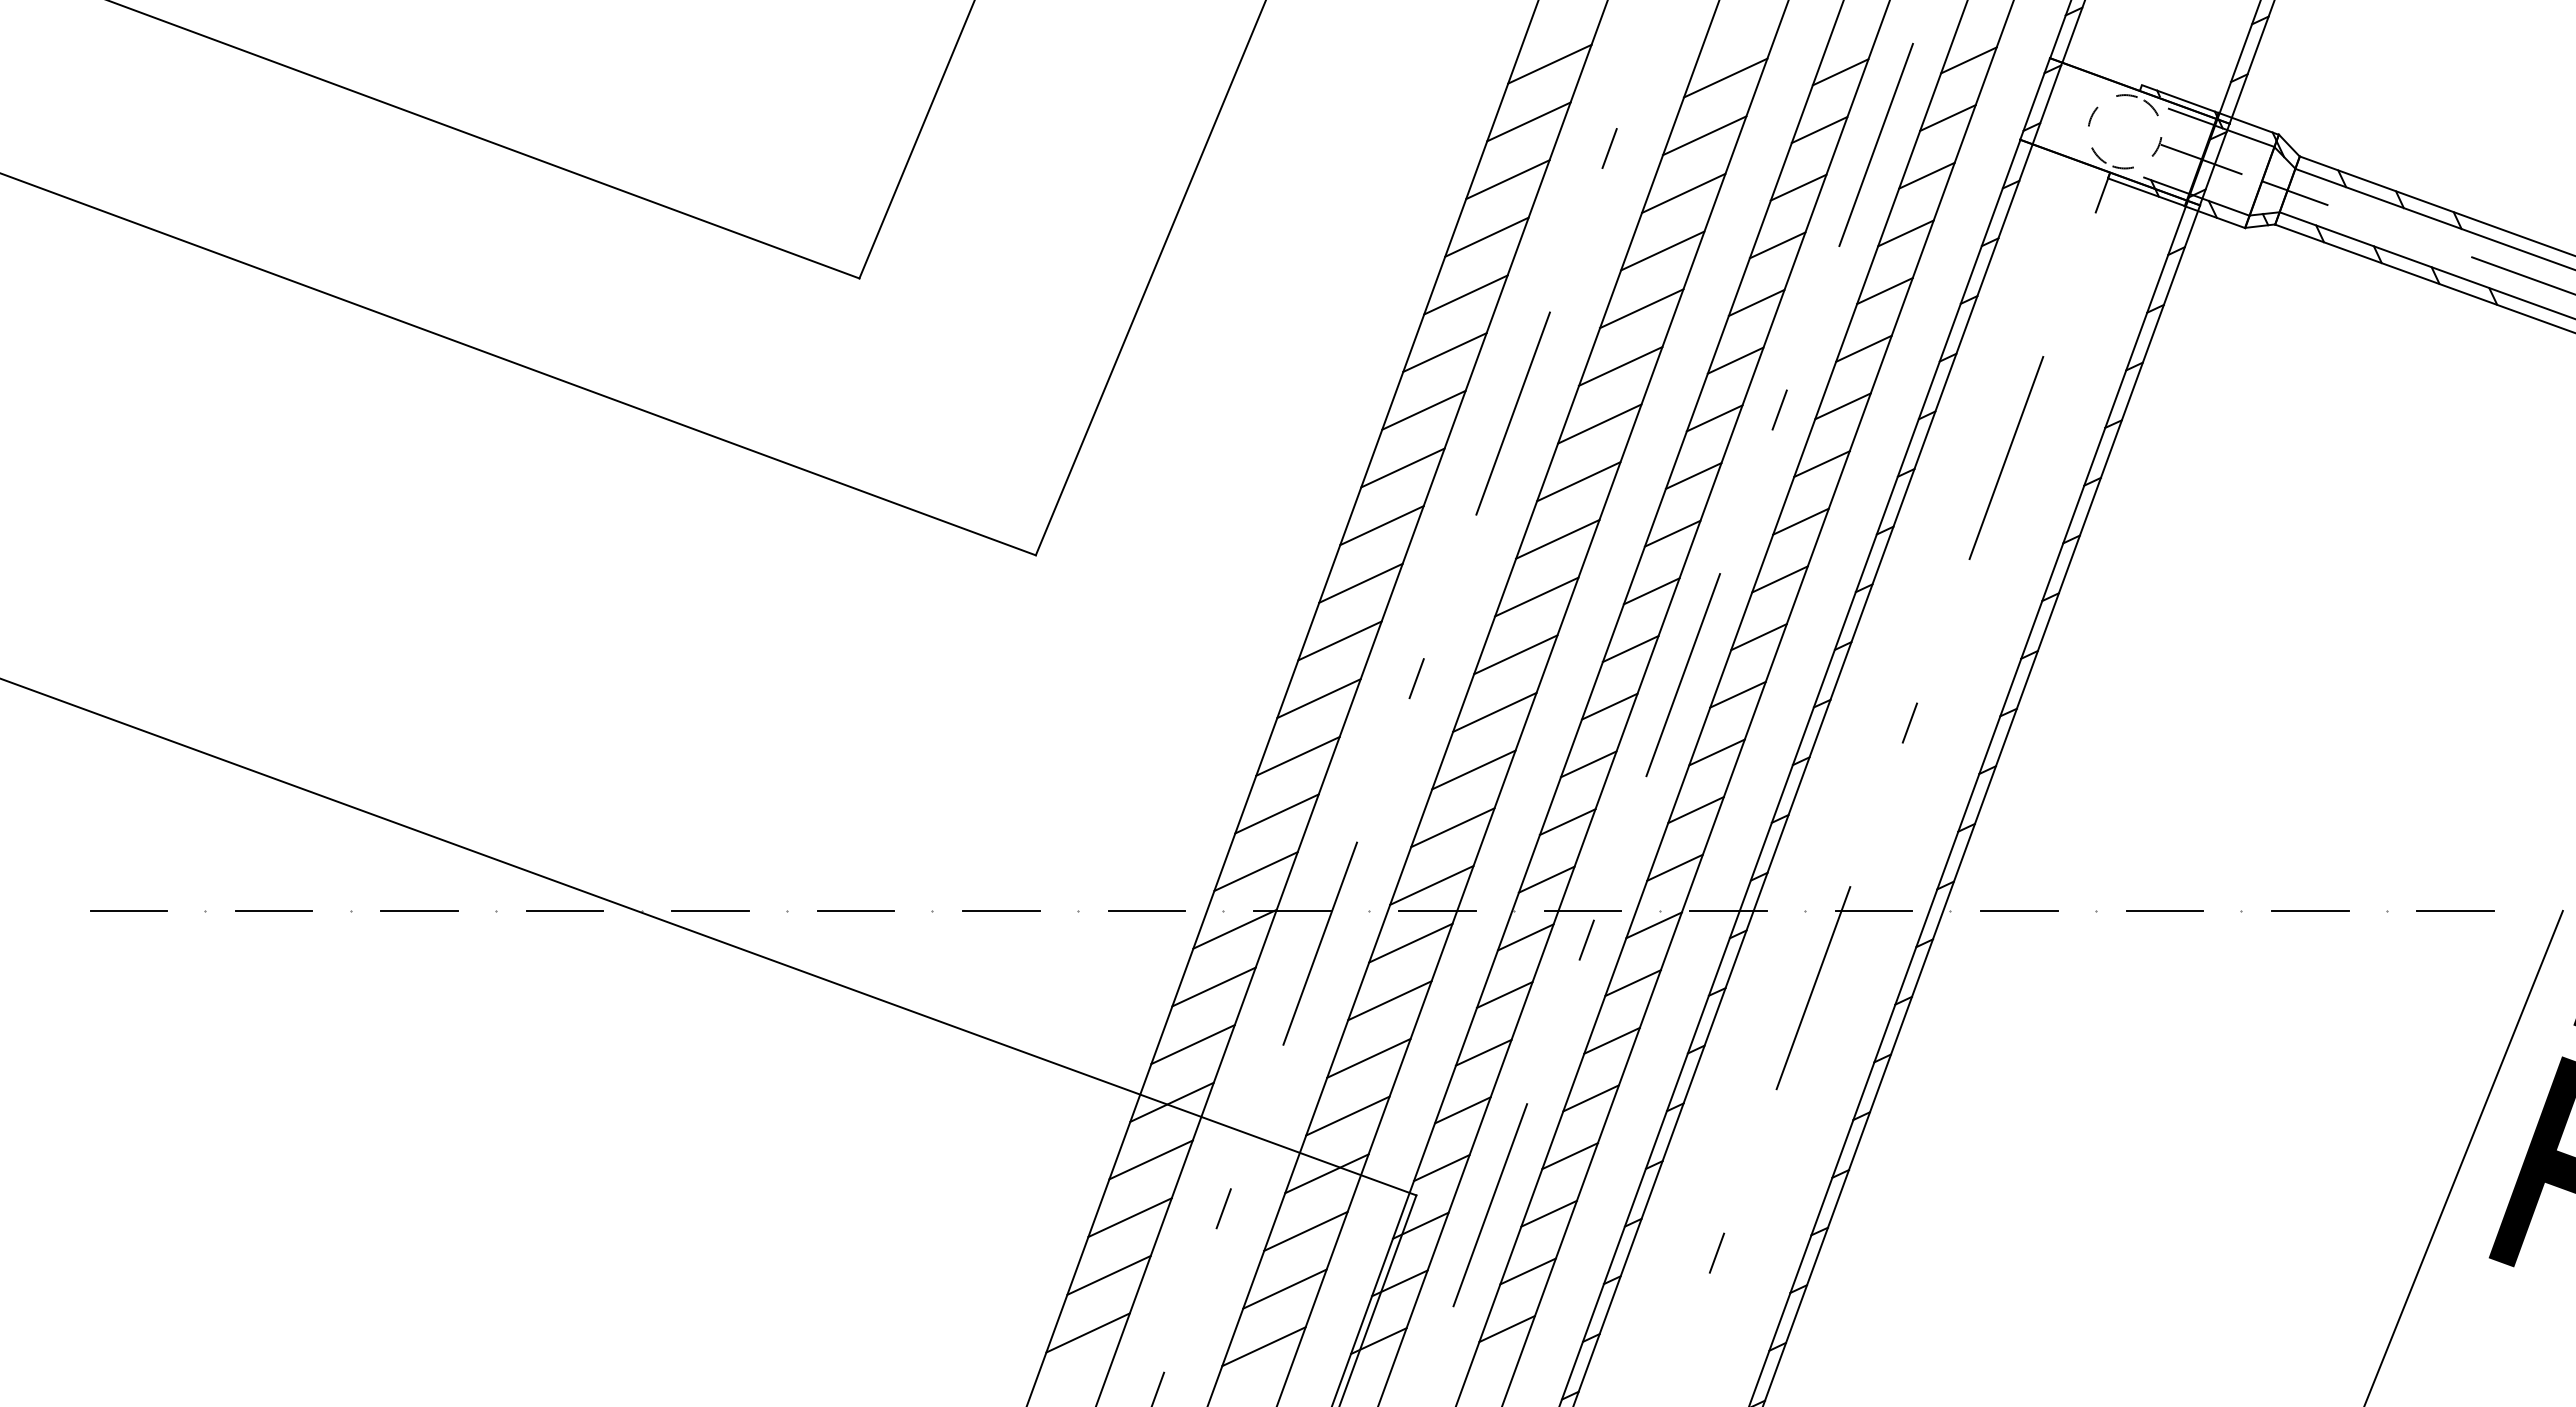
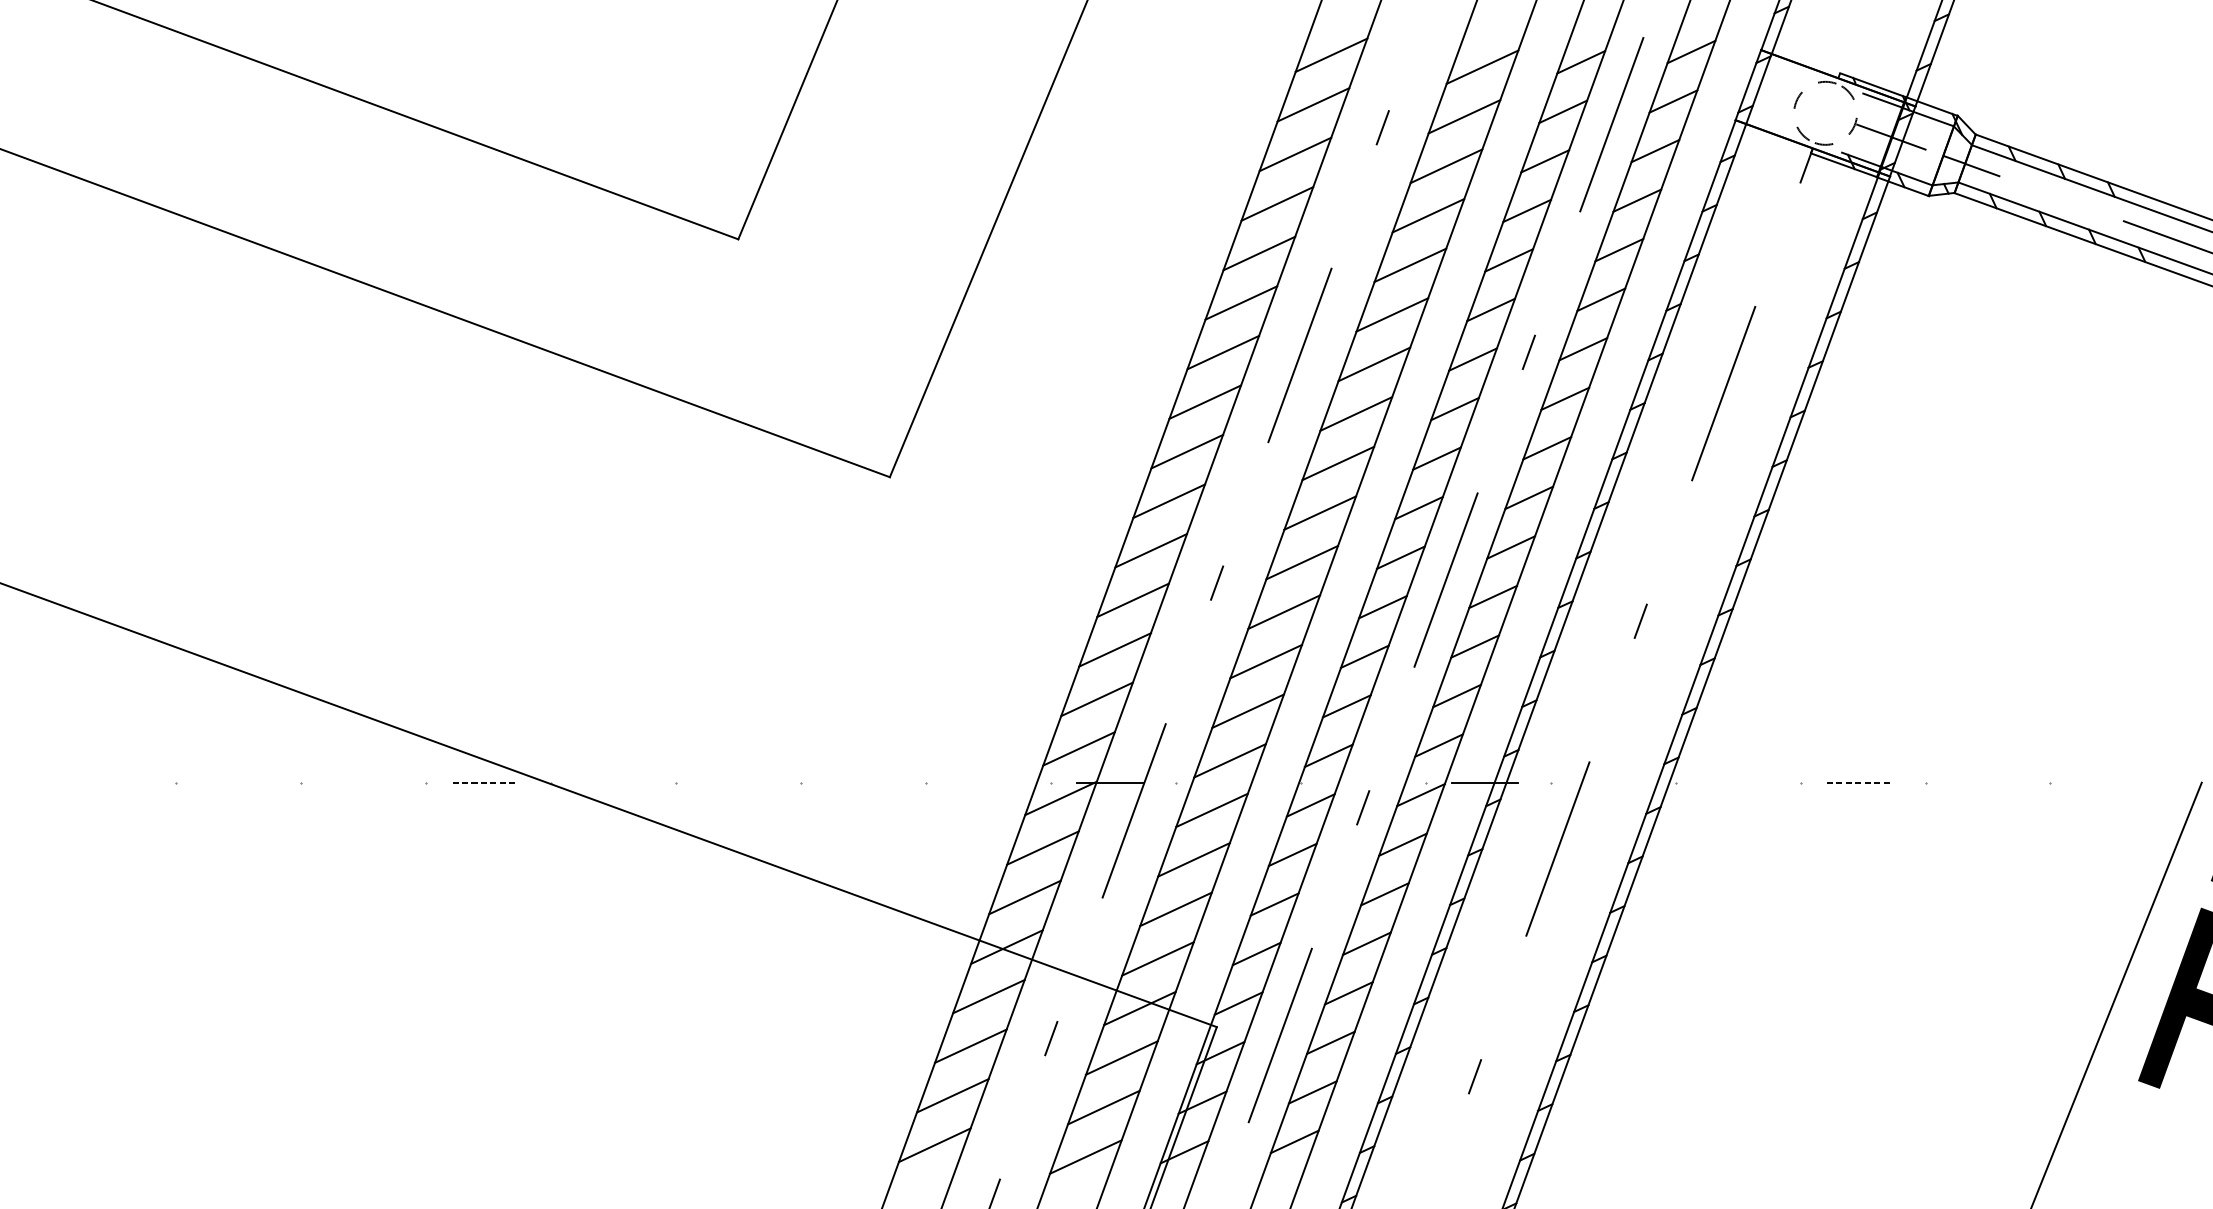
line: (128, 910) -> (110, 782), removed
line: (273, 910) -> (234, 782), removed
line: (419, 910) -> (360, 782), removed
line: (565, 910) -> (485, 782), solid -> dashed
line: (710, 910) -> (610, 782), removed
line: (855, 910) -> (734, 782), removed
line: (1001, 910) -> (860, 782), removed
line: (1146, 910) -> (984, 782), removed
line: (1437, 910) -> (1234, 782), removed
line: (1582, 910) -> (1359, 782), removed
line: (1873, 910) -> (1609, 782), removed
line: (2018, 910) -> (1734, 782), removed
line: (2165, 910) -> (1860, 782), solid -> dashed
line: (2309, 910) -> (1984, 782), removed
line: (2455, 910) -> (2109, 782), removed

